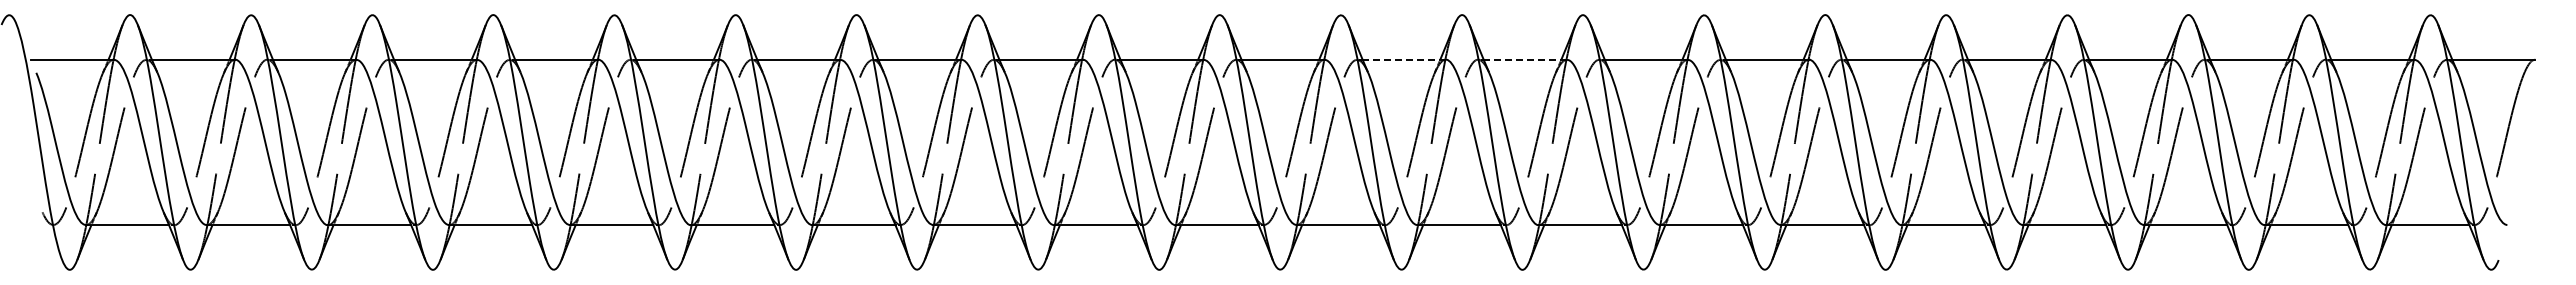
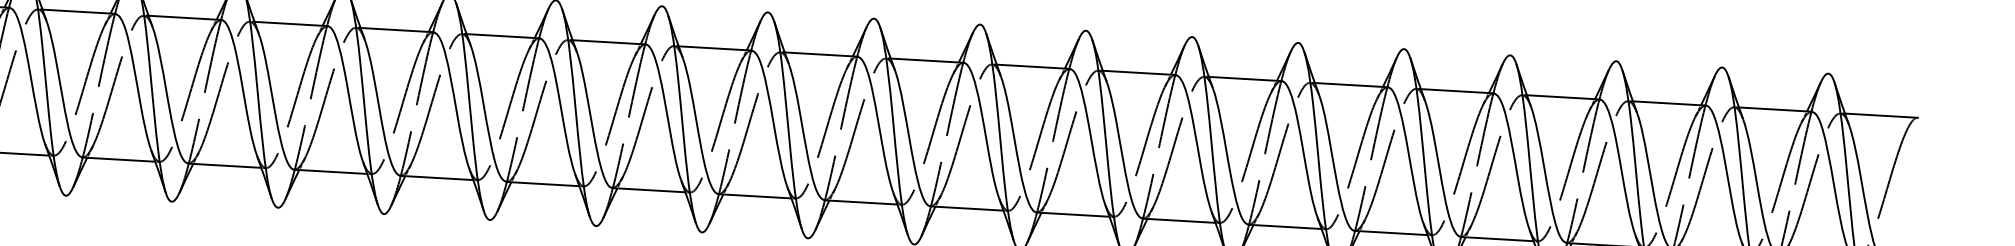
line: (1404, 59) -> (927, 60), dashed -> solid
line: (1525, 59) -> (1033, 66), dashed -> solid

